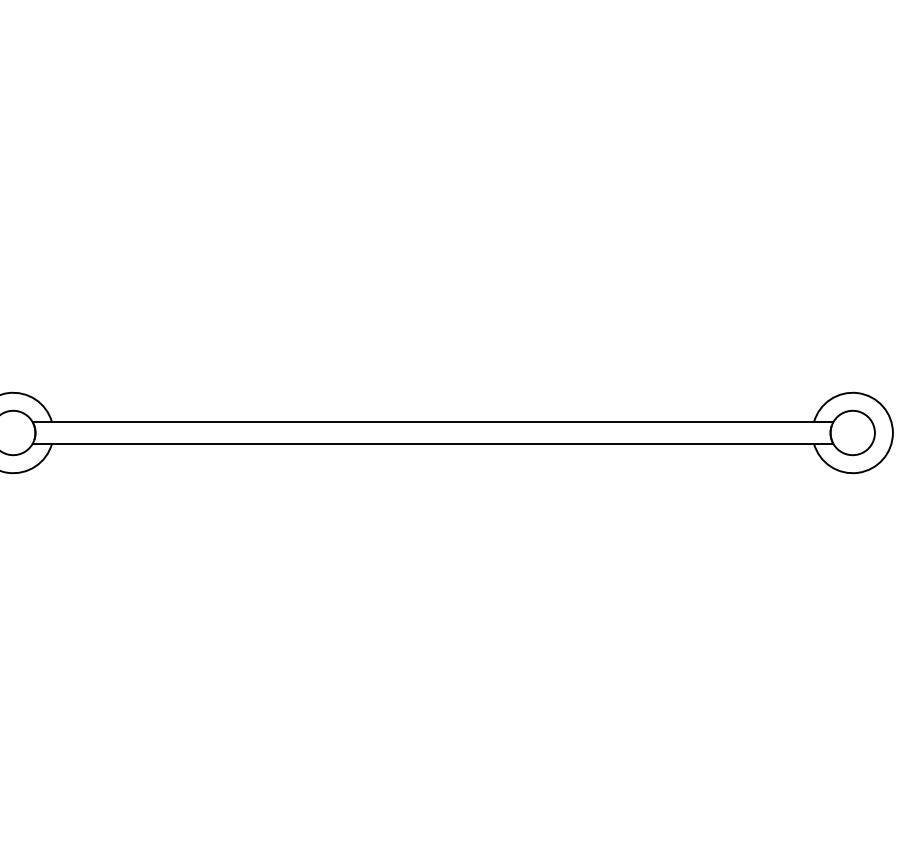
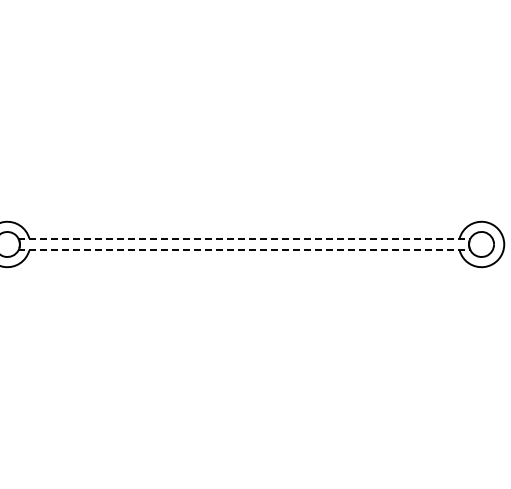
line: (433, 422) -> (244, 238), solid -> dashed
line: (433, 443) -> (244, 250), solid -> dashed

